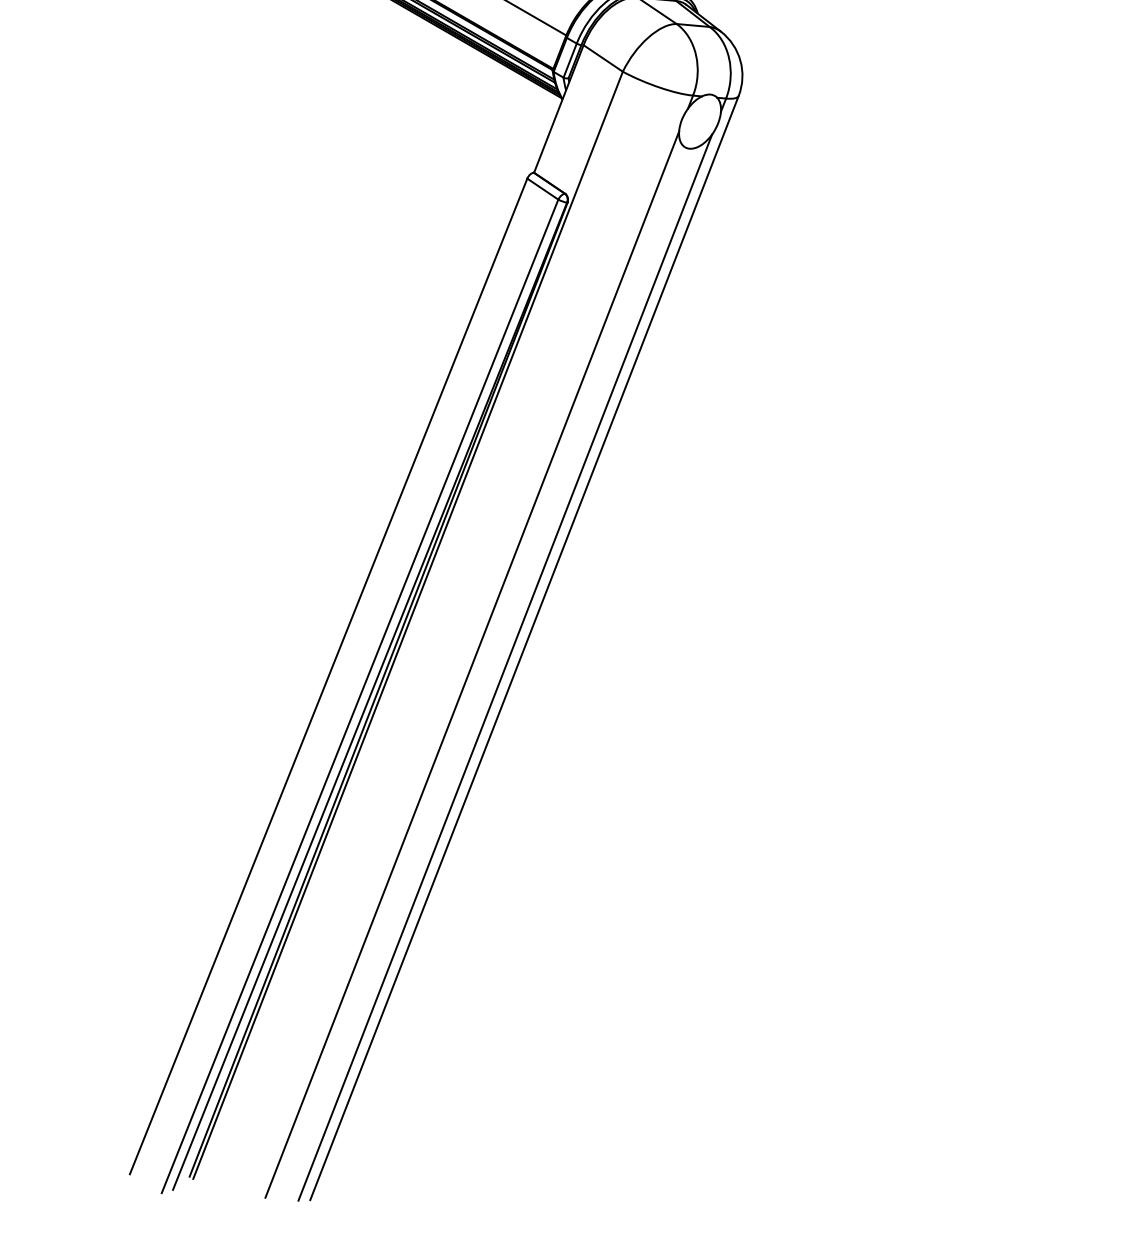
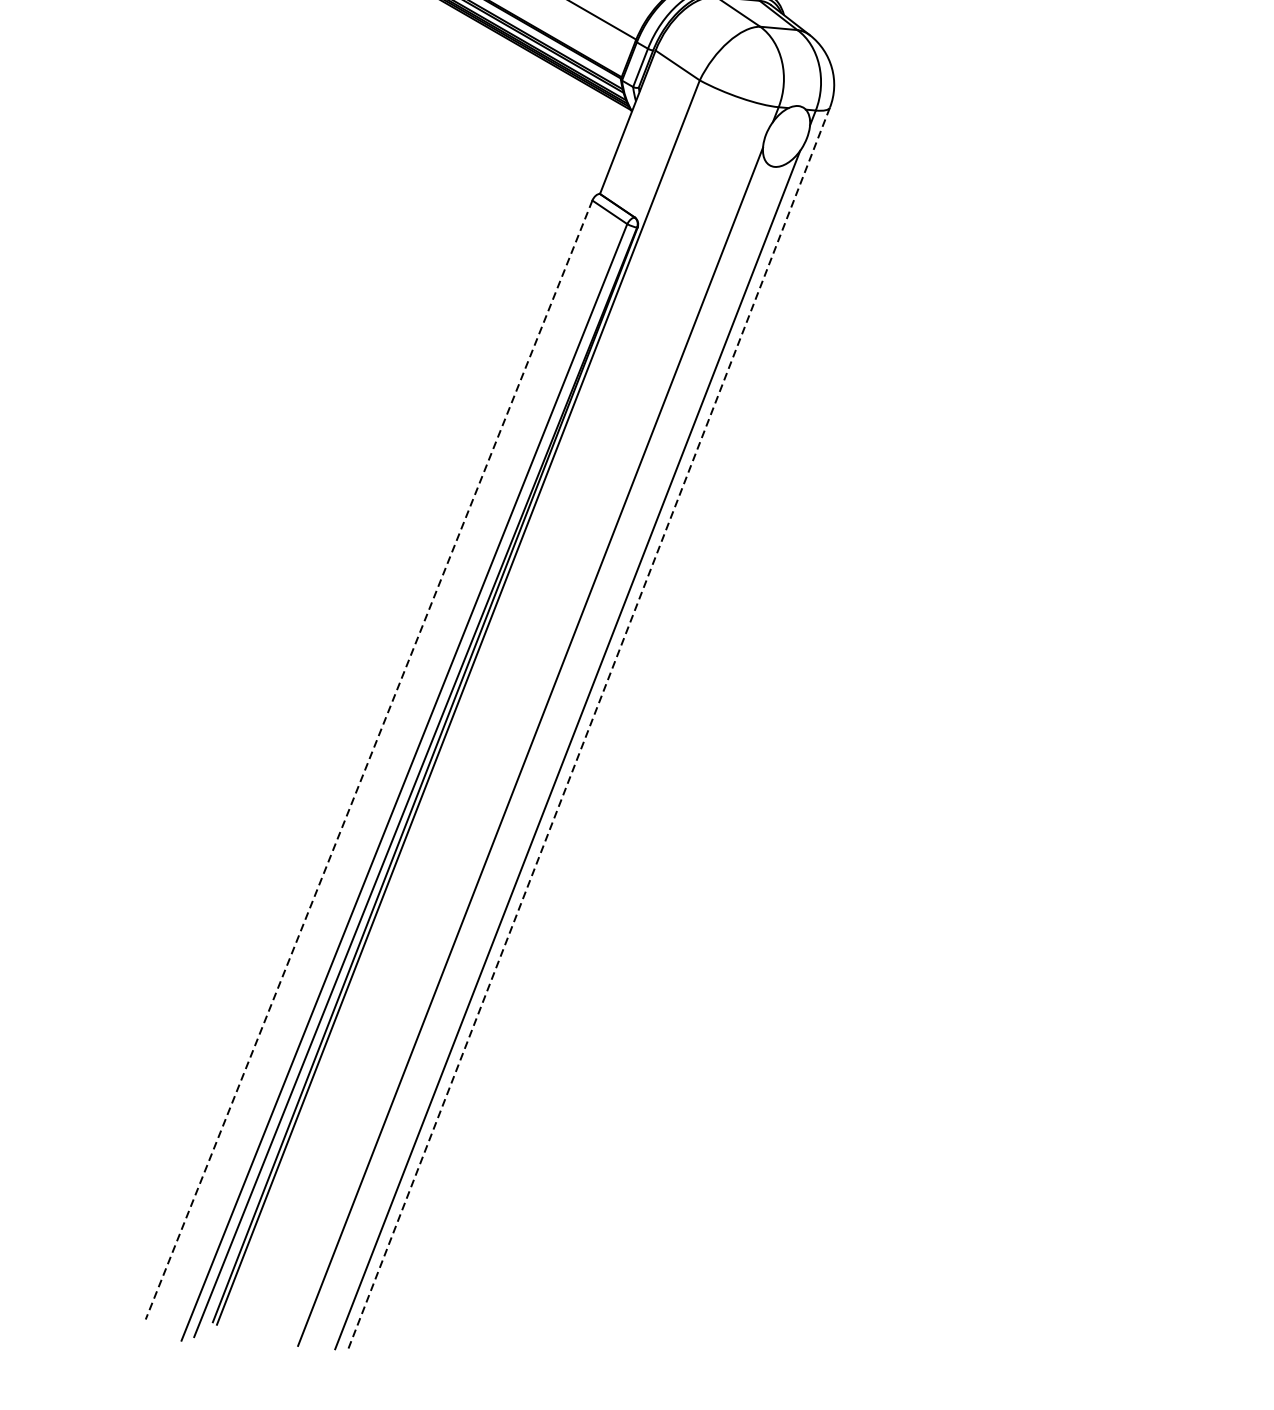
line: (524, 647) -> (589, 727), solid -> dashed
line: (328, 676) -> (368, 760), solid -> dashed

